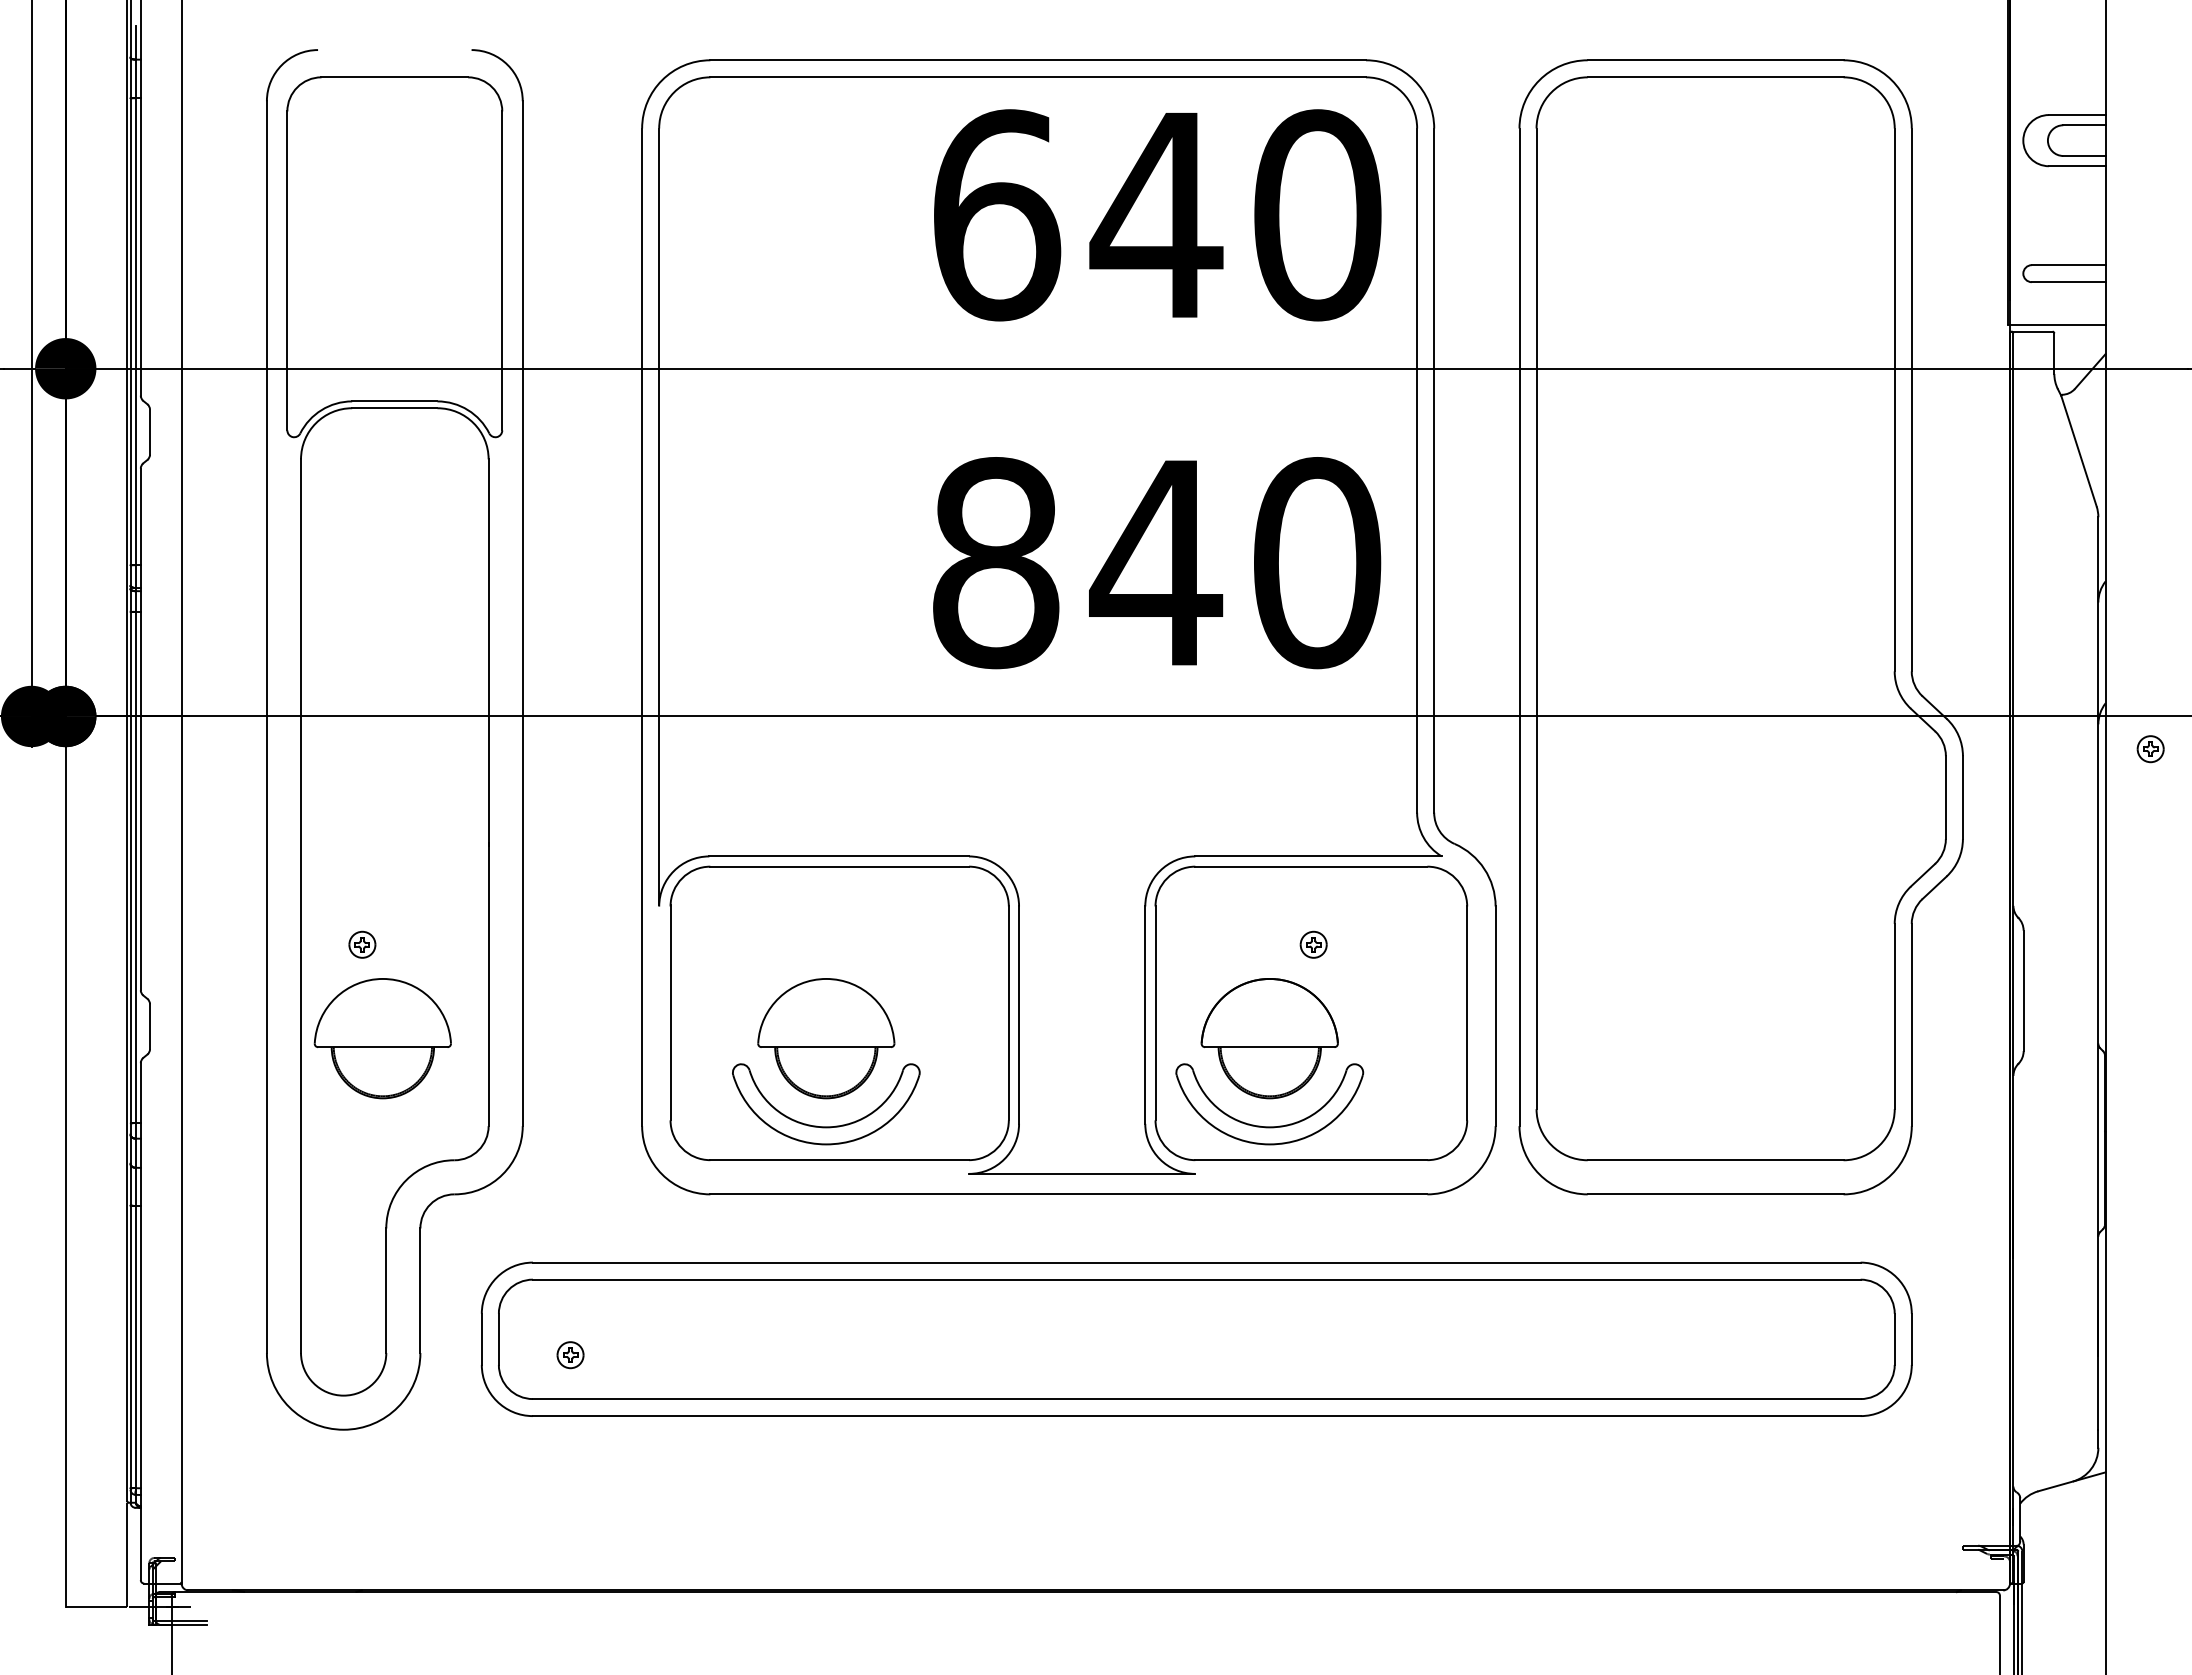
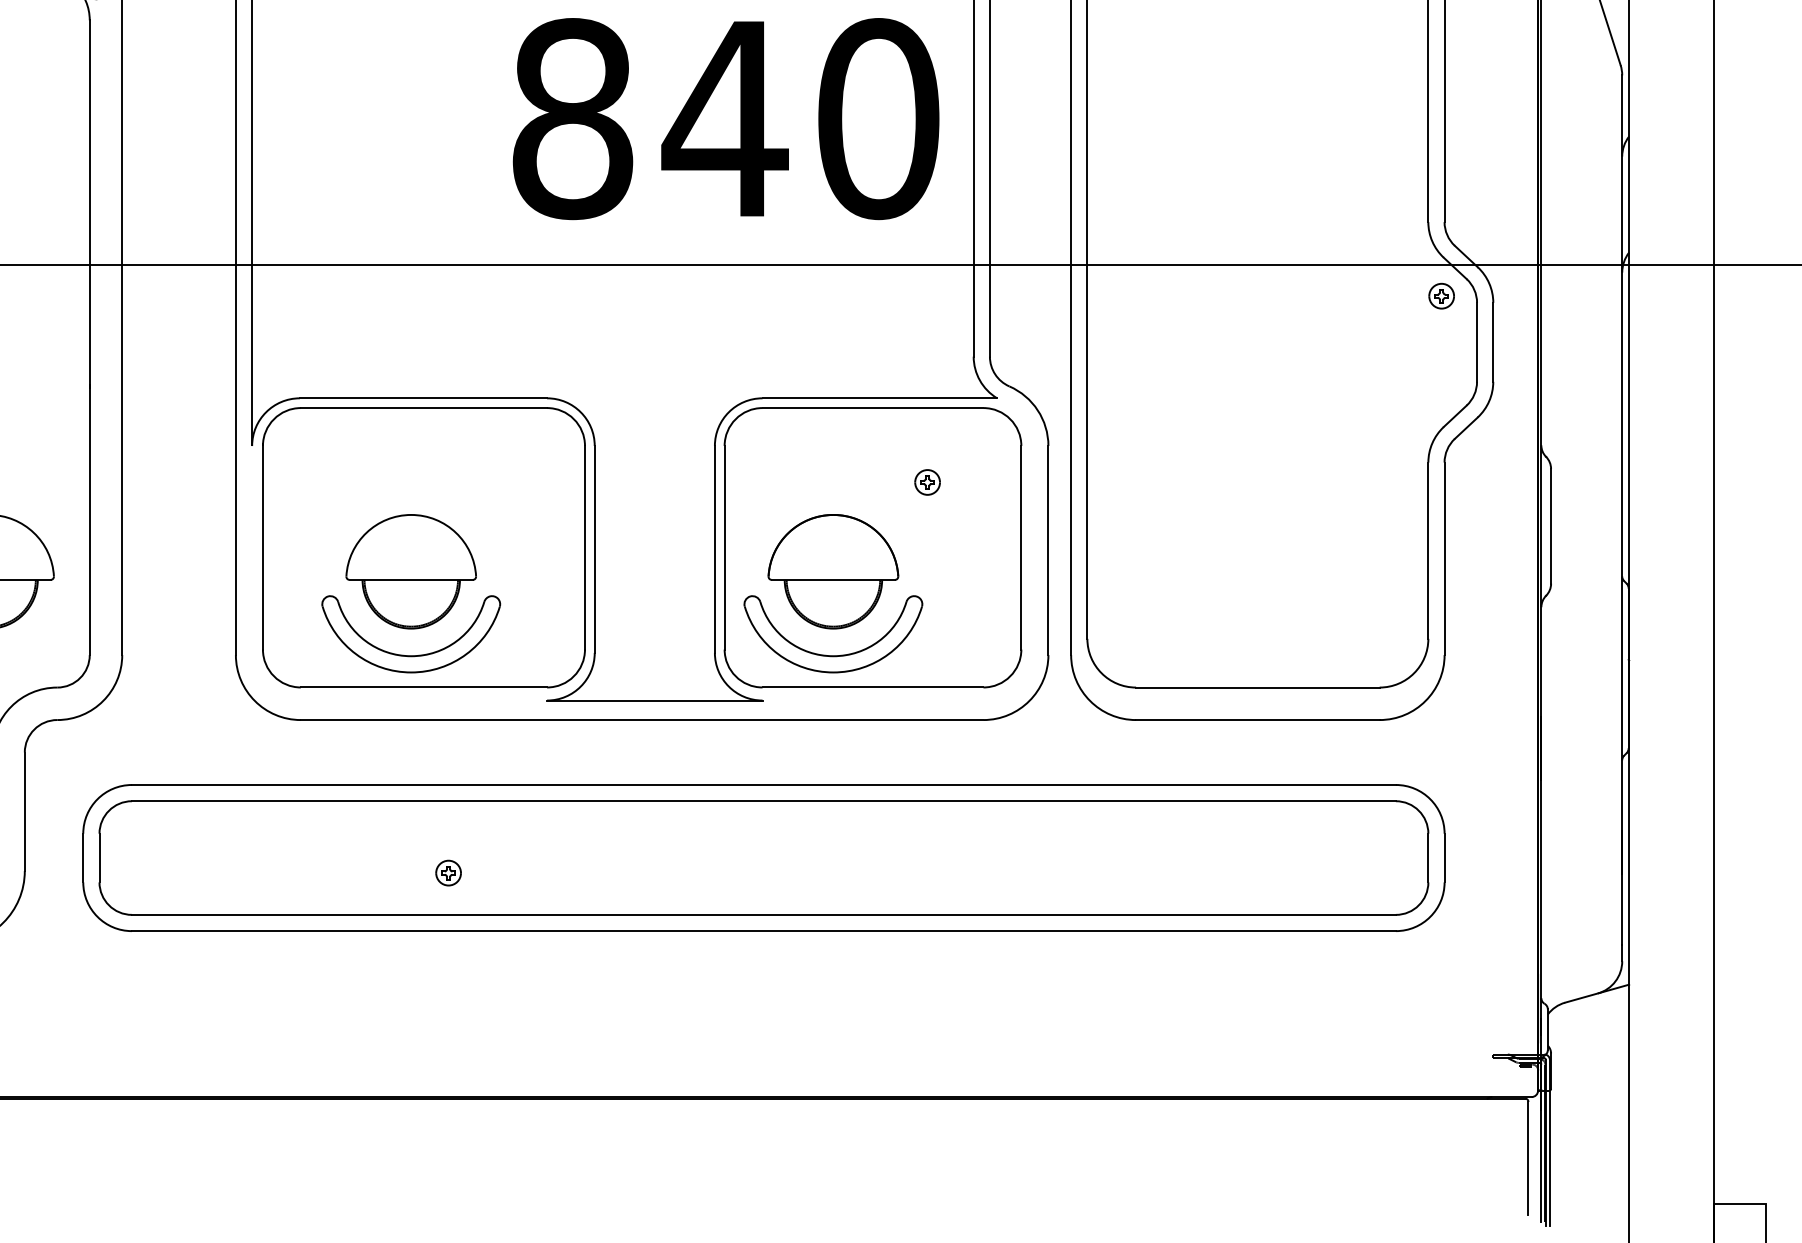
part: (2150, 749) -> (1441, 296), moved
part: (1313, 944) -> (927, 482), moved
part: (570, 1355) -> (448, 873), moved

